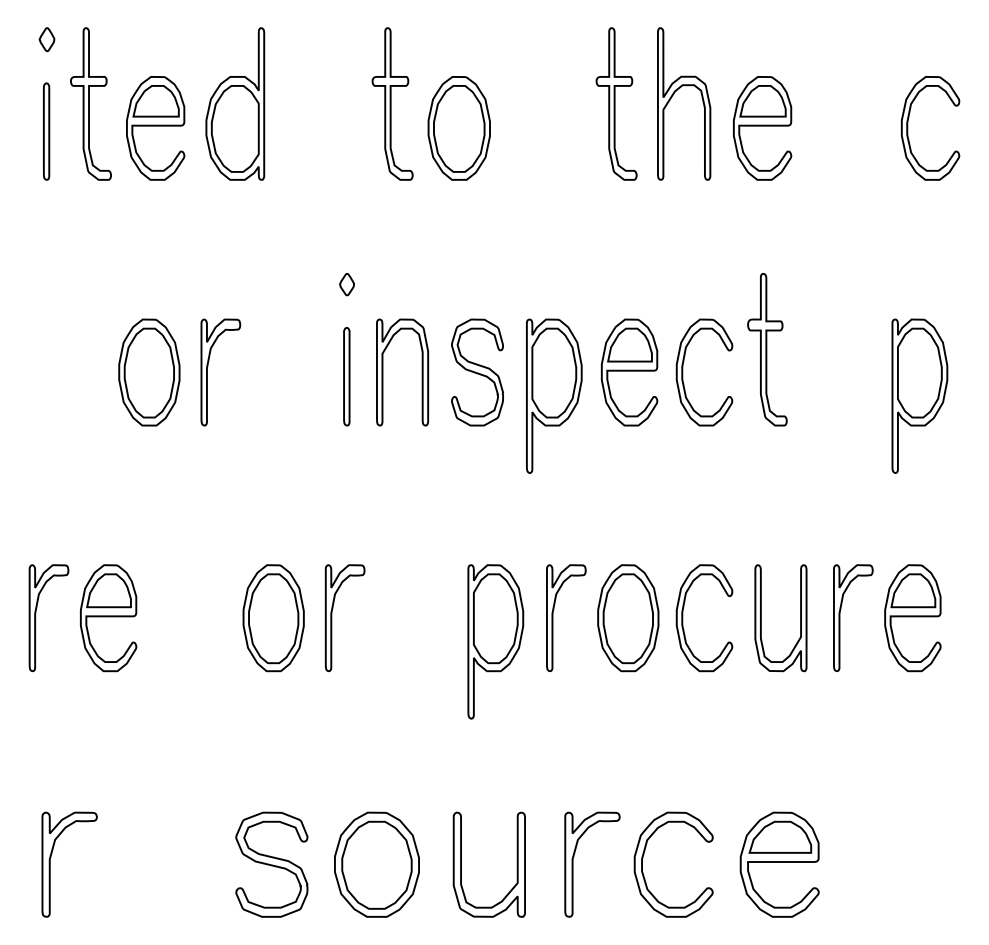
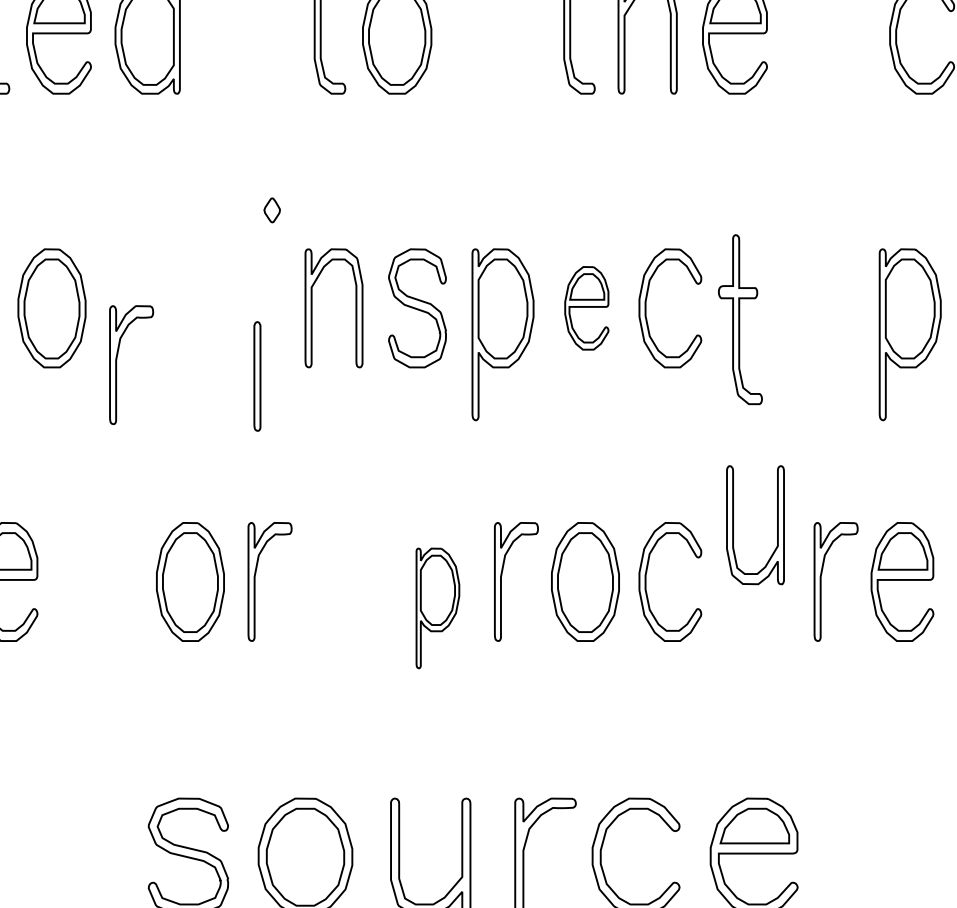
curve: (767, 349) -> (740, 319), moved
curve: (207, 372) -> (116, 365), moved
part: (629, 372) -> (586, 308), size x0.7
curve: (344, 376) -> (254, 376), moved
part: (761, 618) -> (733, 525), moved
part: (495, 641) -> (437, 607), size x0.7

